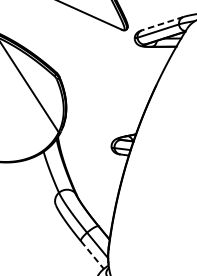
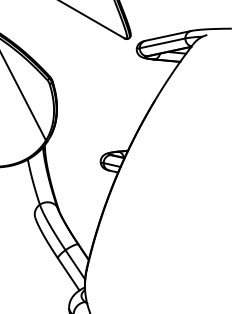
line: (162, 24) -> (167, 36), dashed -> solid
line: (93, 254) -> (69, 274), dashed -> solid

